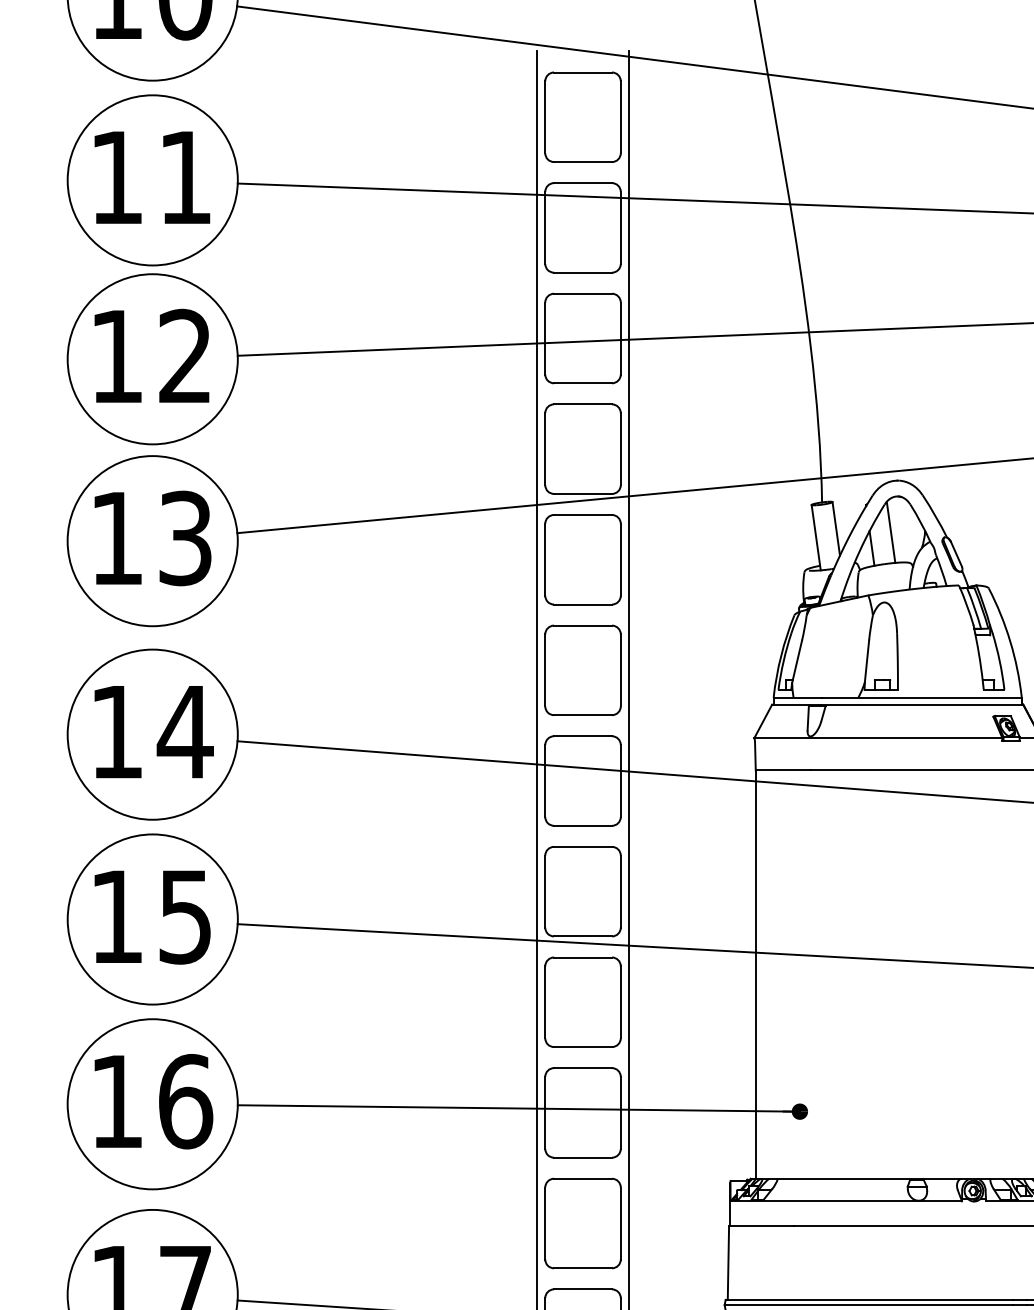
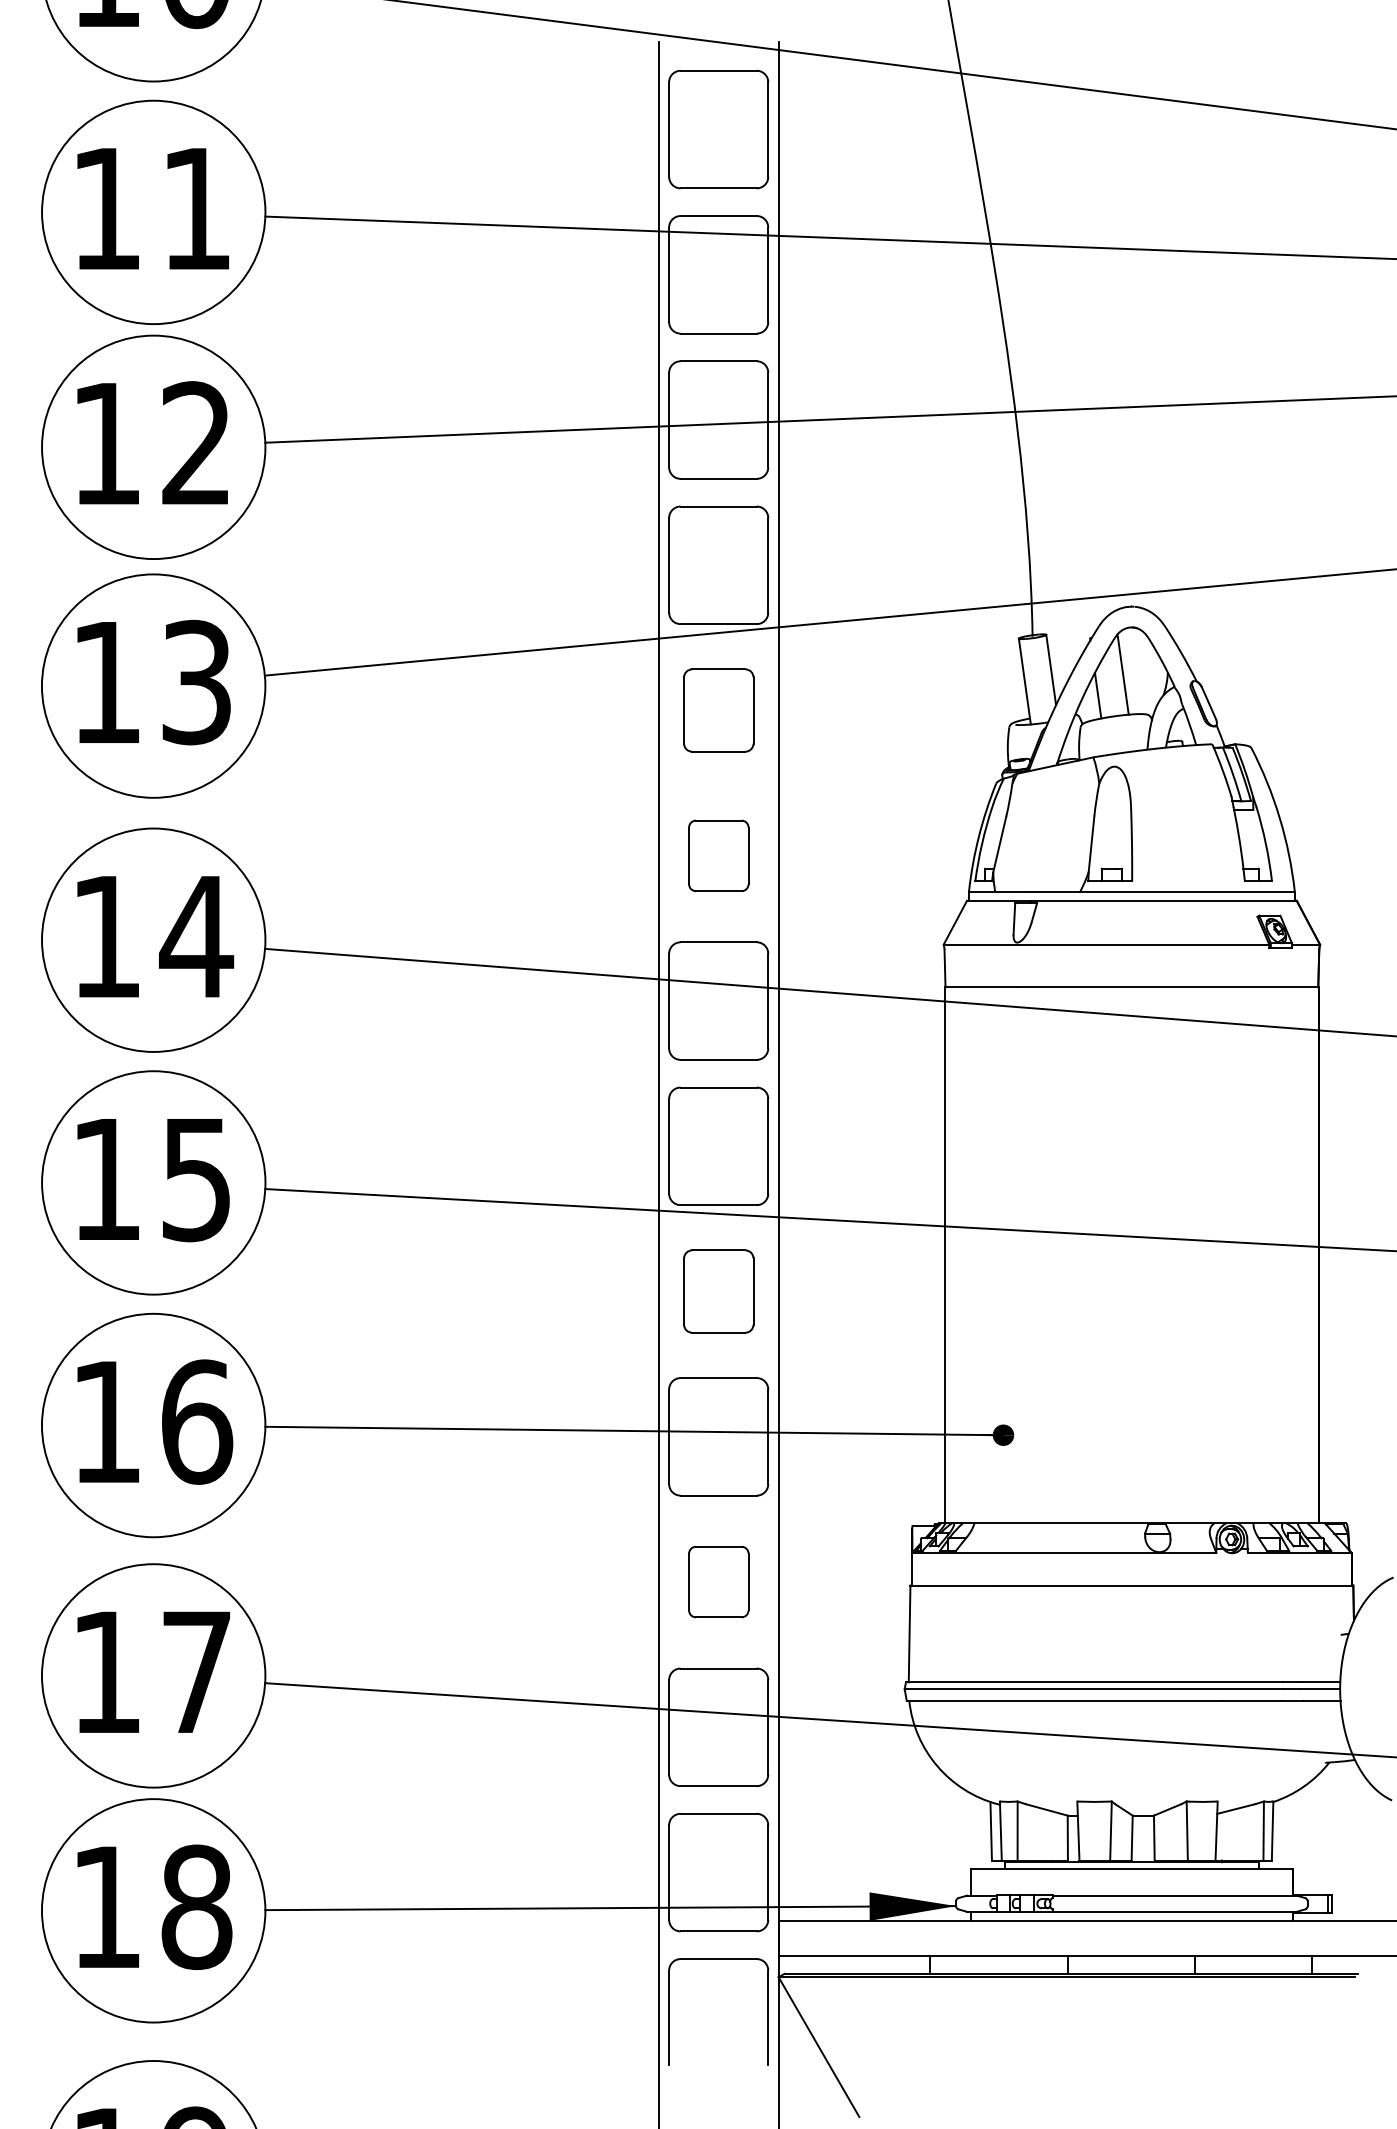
part: (582, 559) -> (718, 710), size x0.7
part: (582, 670) -> (718, 855), size x0.6
part: (582, 1002) -> (718, 1291), size x0.7
part: (582, 1223) -> (718, 1581), size x0.6

